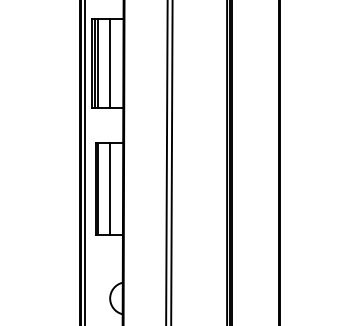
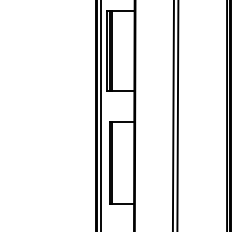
line: (110, 63) -> (122, 51), removed
line: (110, 188) -> (122, 162), removed

